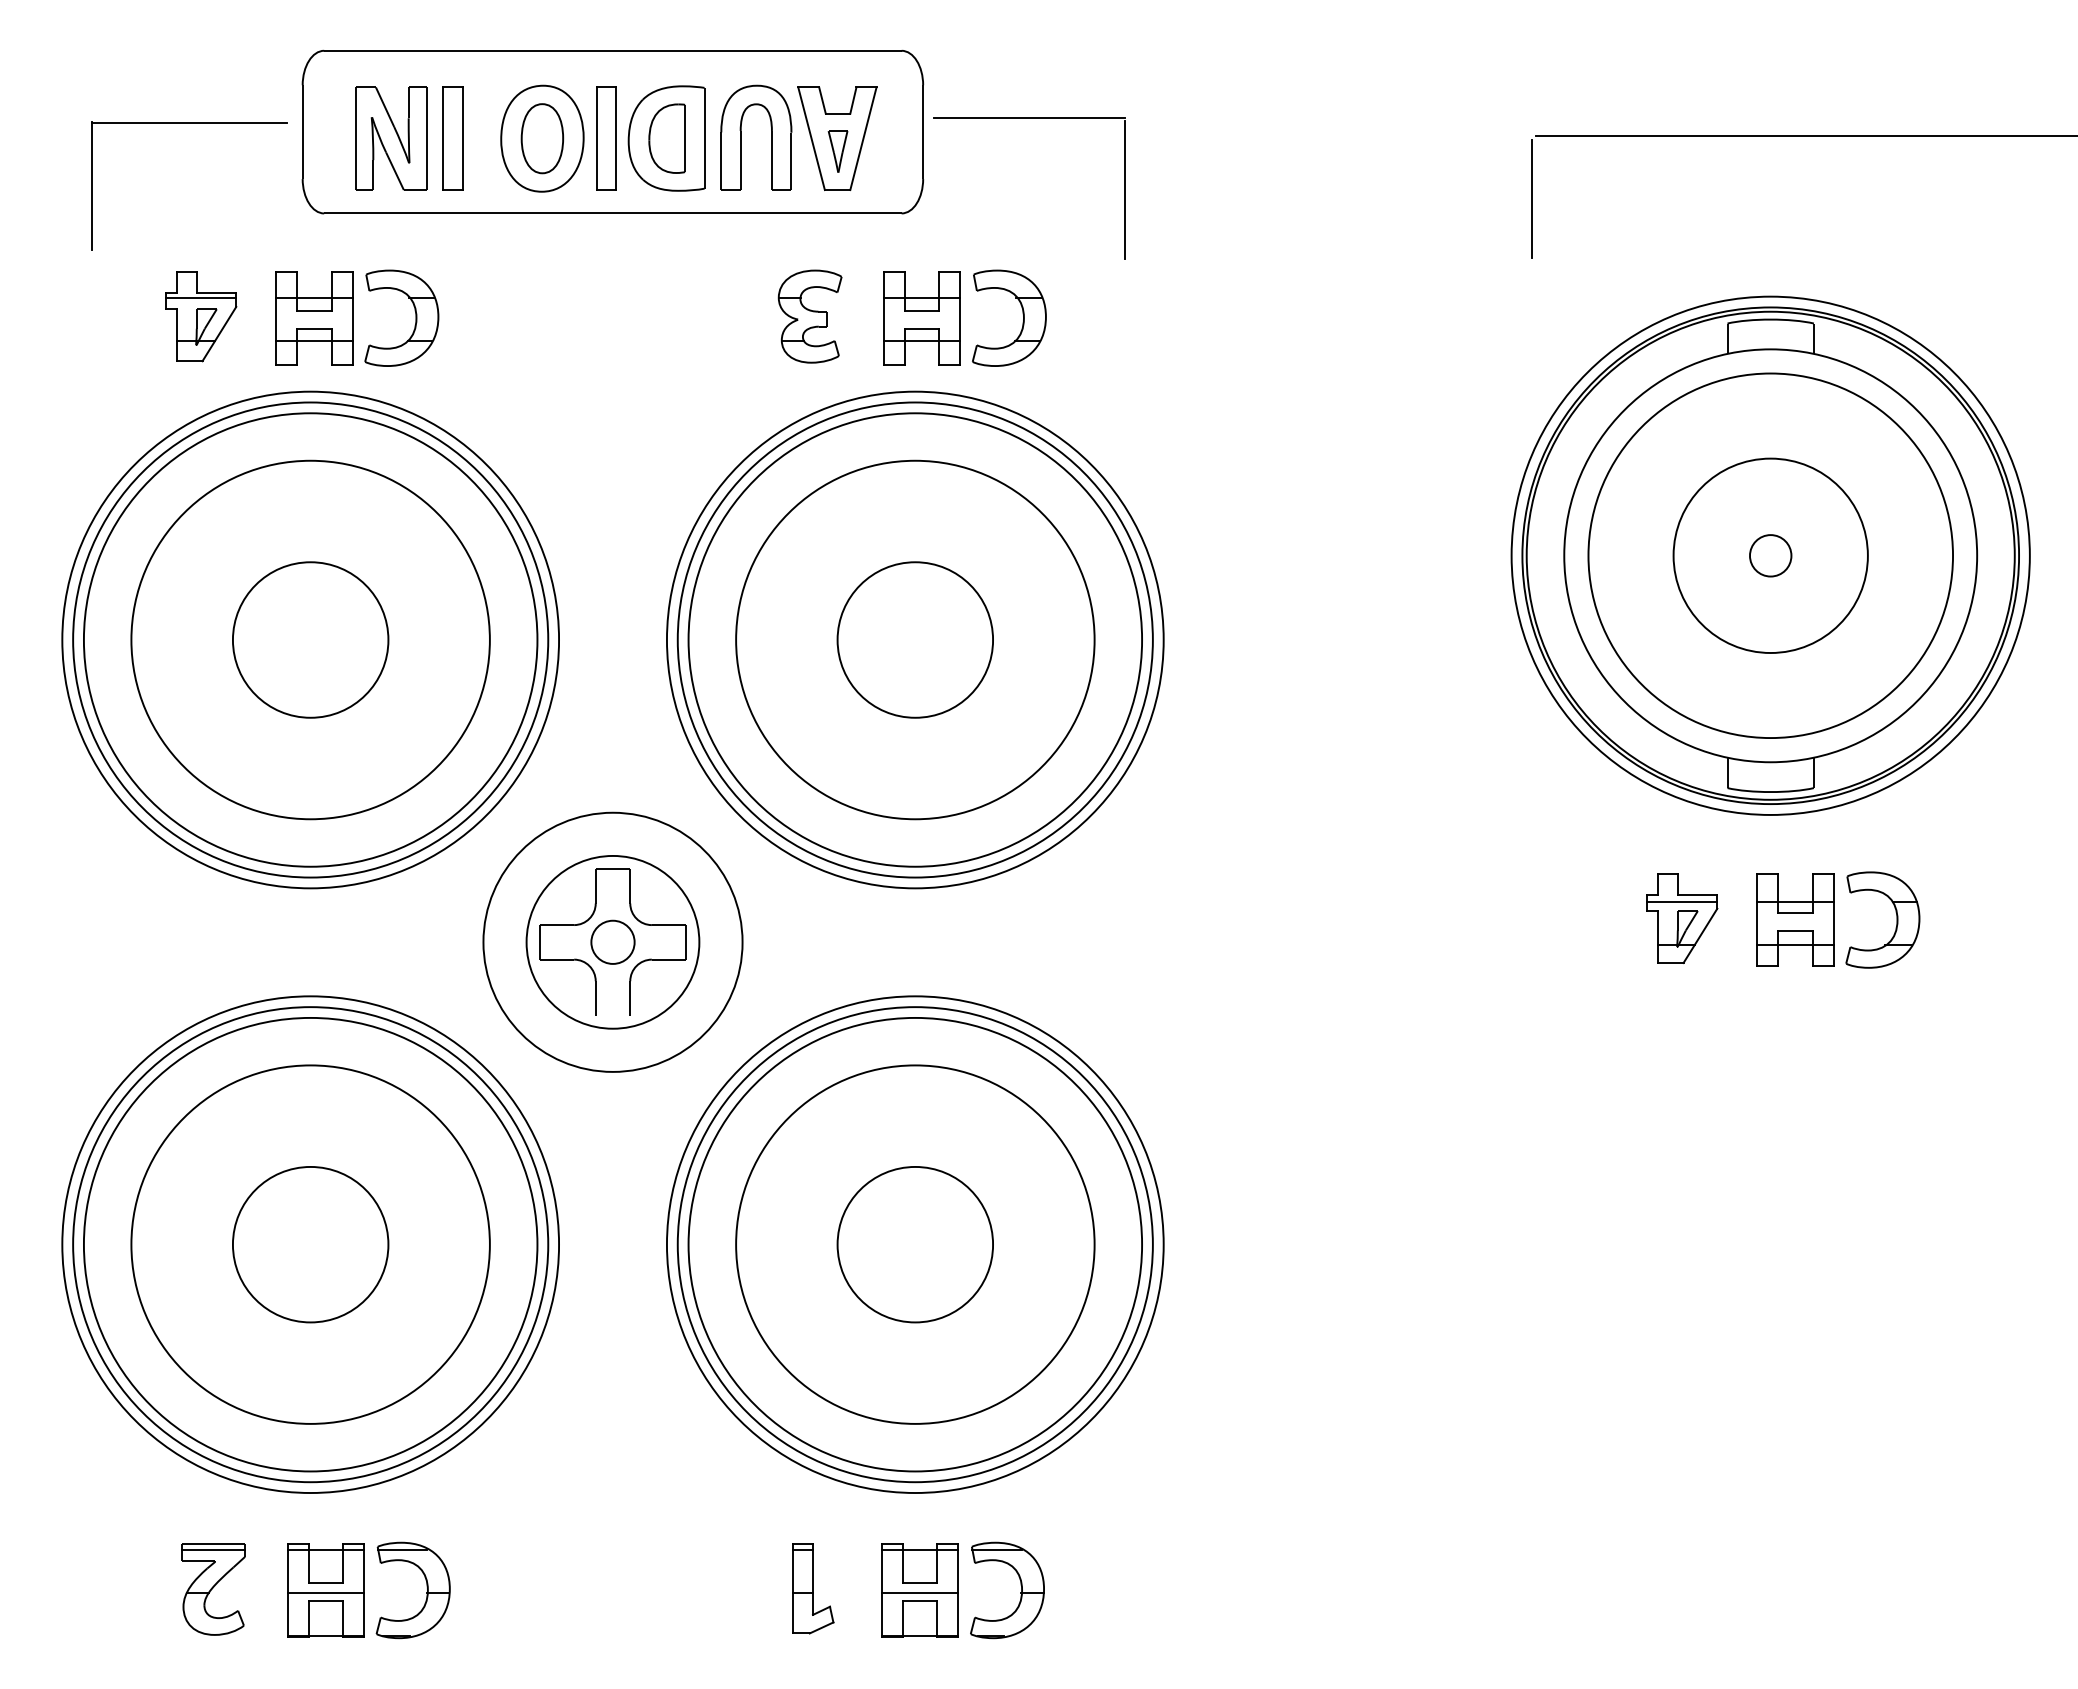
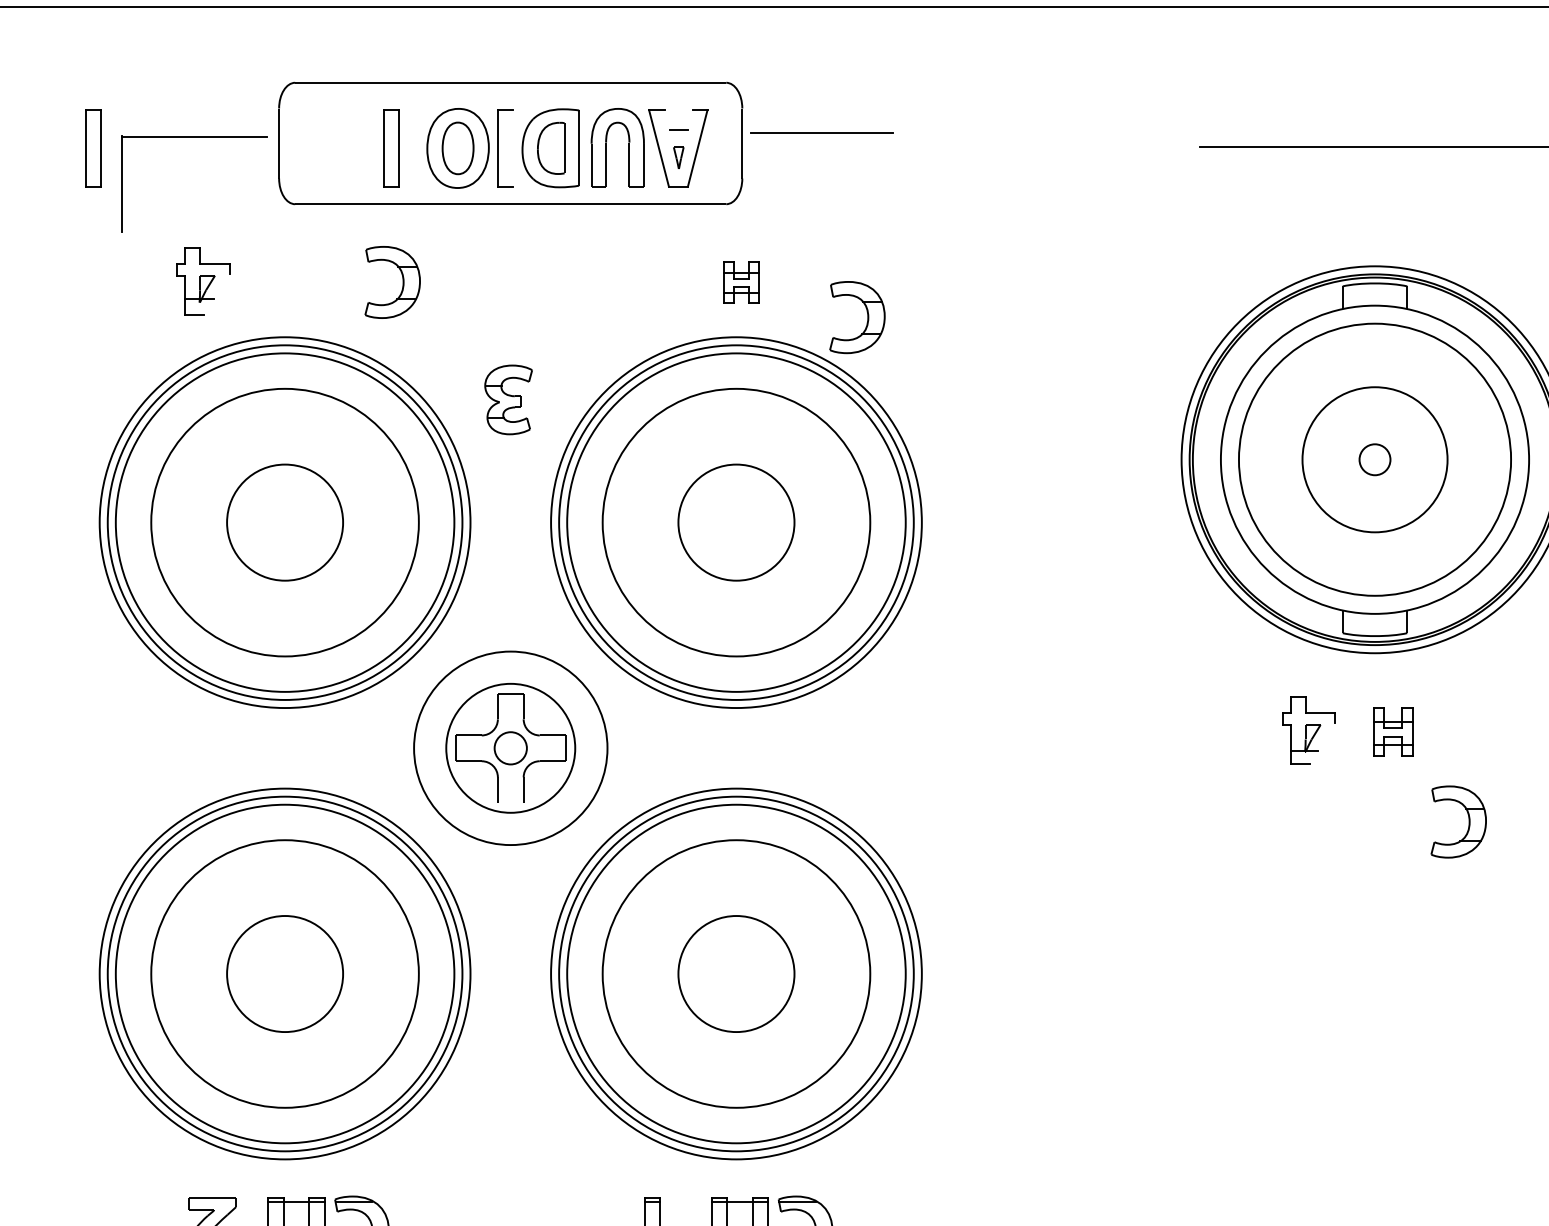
line: (822, 100) -> (667, 119), removed
line: (853, 100) -> (690, 119), removed
part: (53, 138) -> (93, 148), added
part: (391, 138) -> (345, 148), removed
line: (615, 138) -> (512, 148), removed
part: (837, 151) -> (678, 157), size x0.7
line: (1125, 189) -> (893, 186), removed
line: (1532, 199) -> (1197, 193), removed
line: (201, 297) -> (203, 266), removed
part: (1022, 314) -> (867, 314), moved
part: (809, 316) -> (508, 399), moved
part: (415, 317) -> (402, 281), moved
part: (314, 318) -> (287, 282), removed
part: (921, 318) -> (741, 282), size x0.6
line: (219, 333) -> (217, 293), removed
line: (1682, 902) -> (1309, 718), removed
part: (1795, 919) -> (1393, 731), size x0.7
part: (1896, 919) -> (1468, 821), moved
line: (1700, 935) -> (1322, 743), removed
line: (213, 1550) -> (212, 1202), removed

